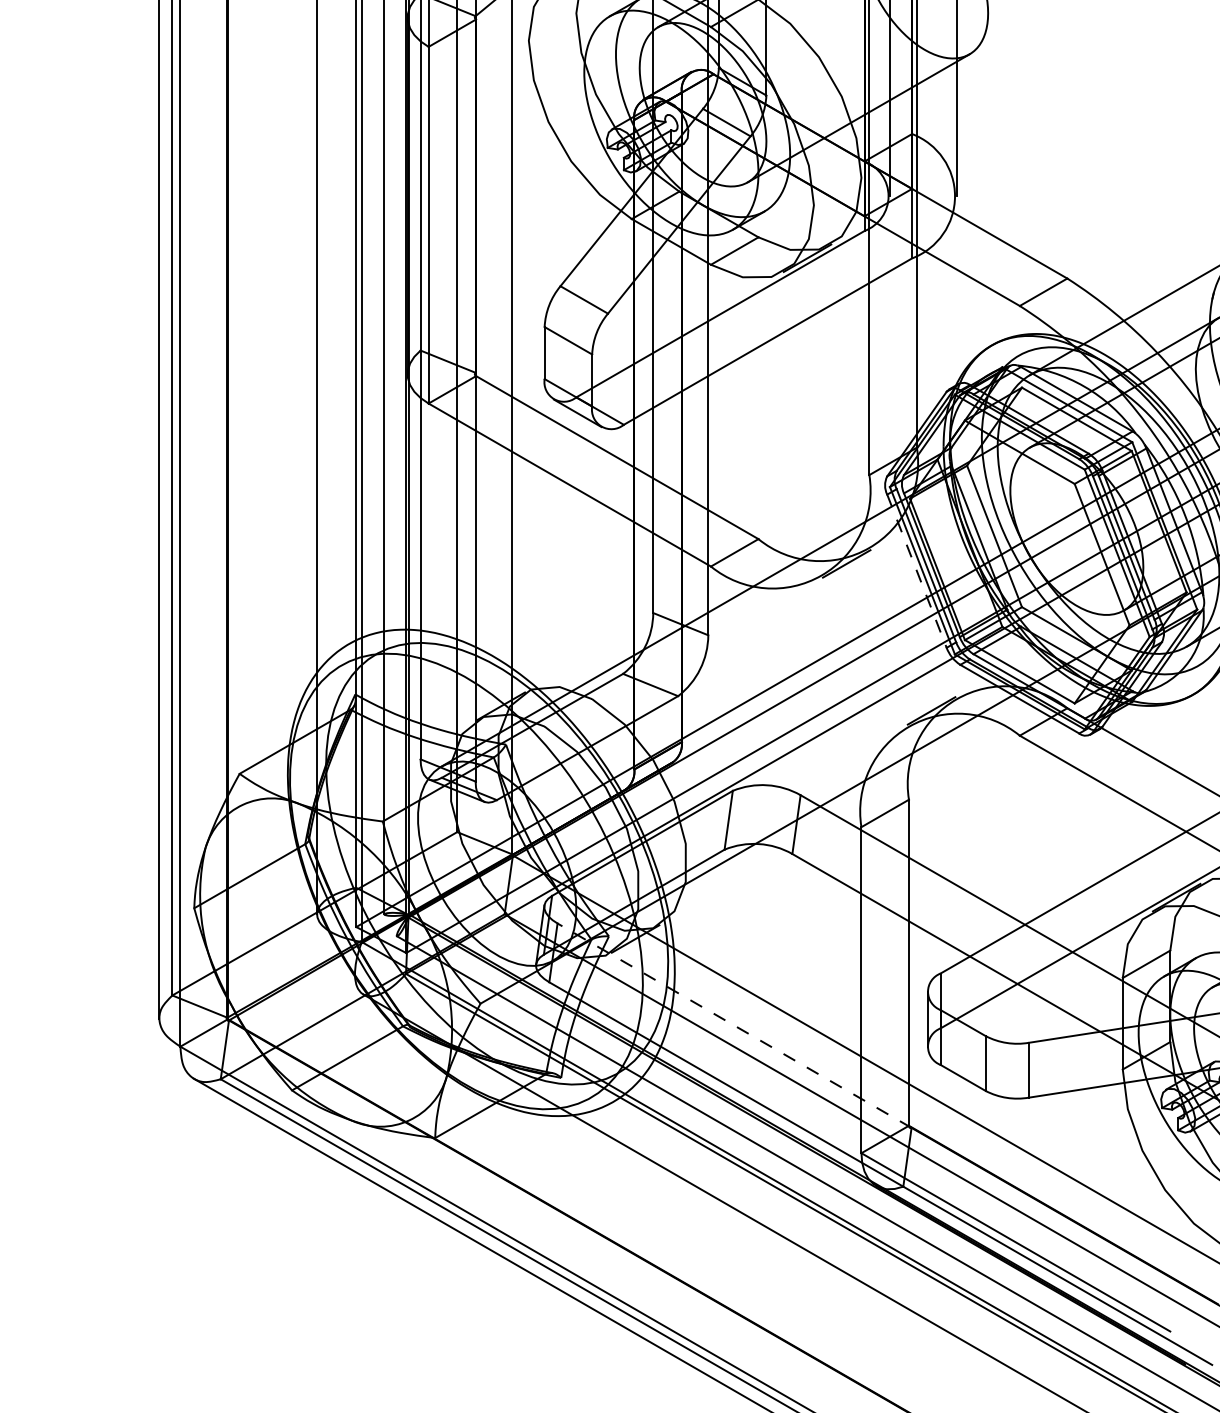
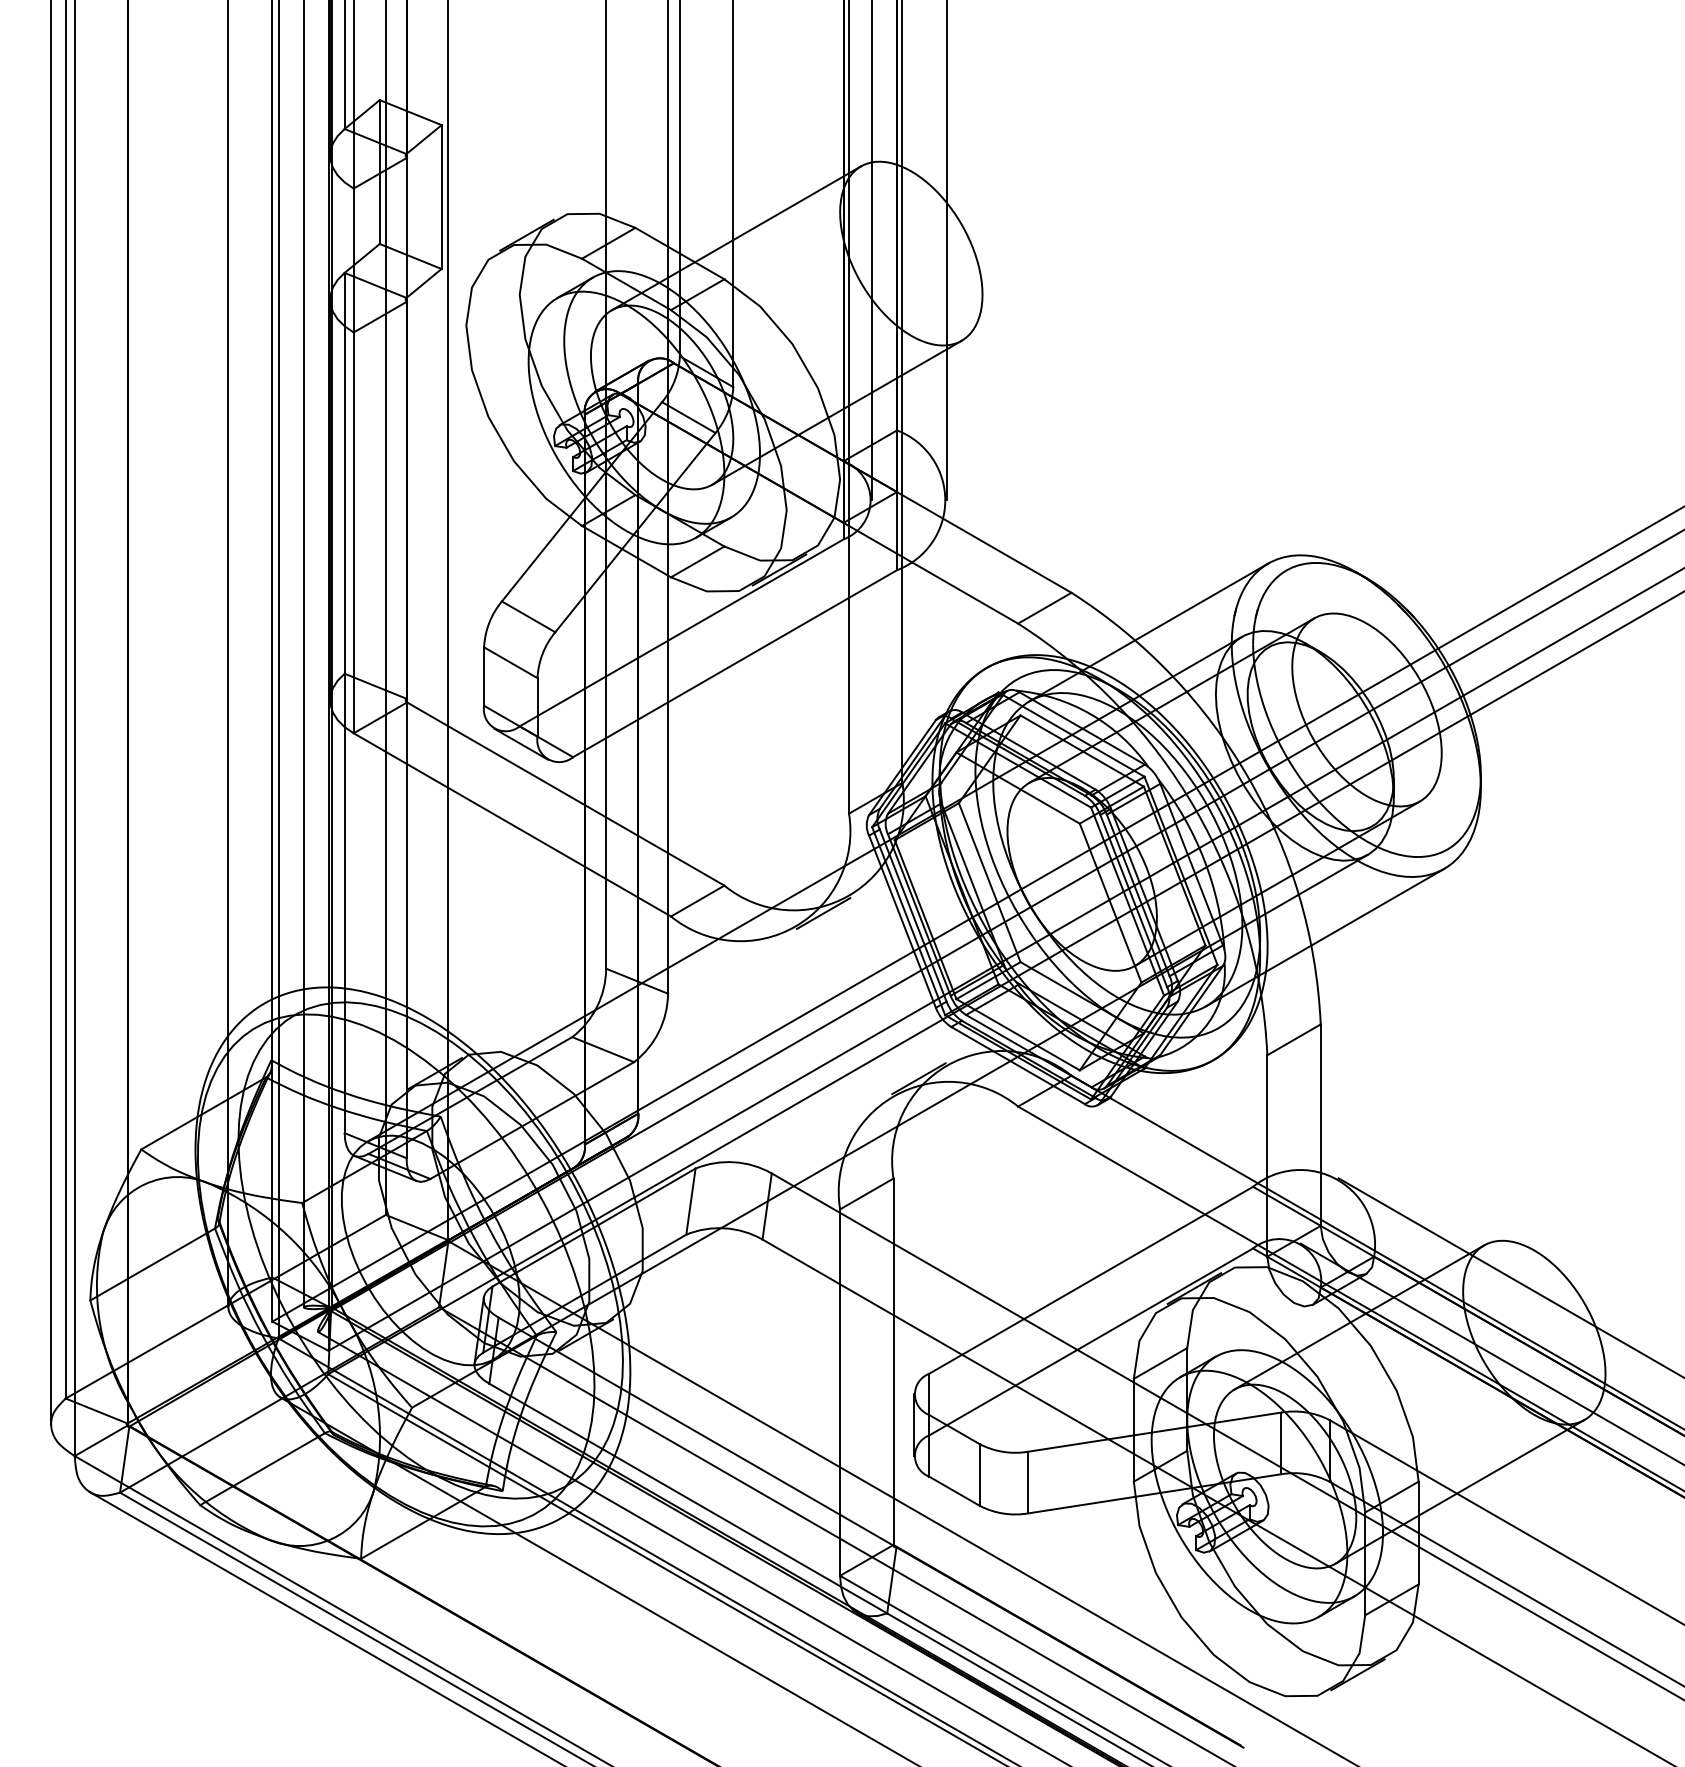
line: (916, 571) -> (902, 922), dashed -> solid
line: (734, 1025) -> (697, 1432), dashed -> solid

